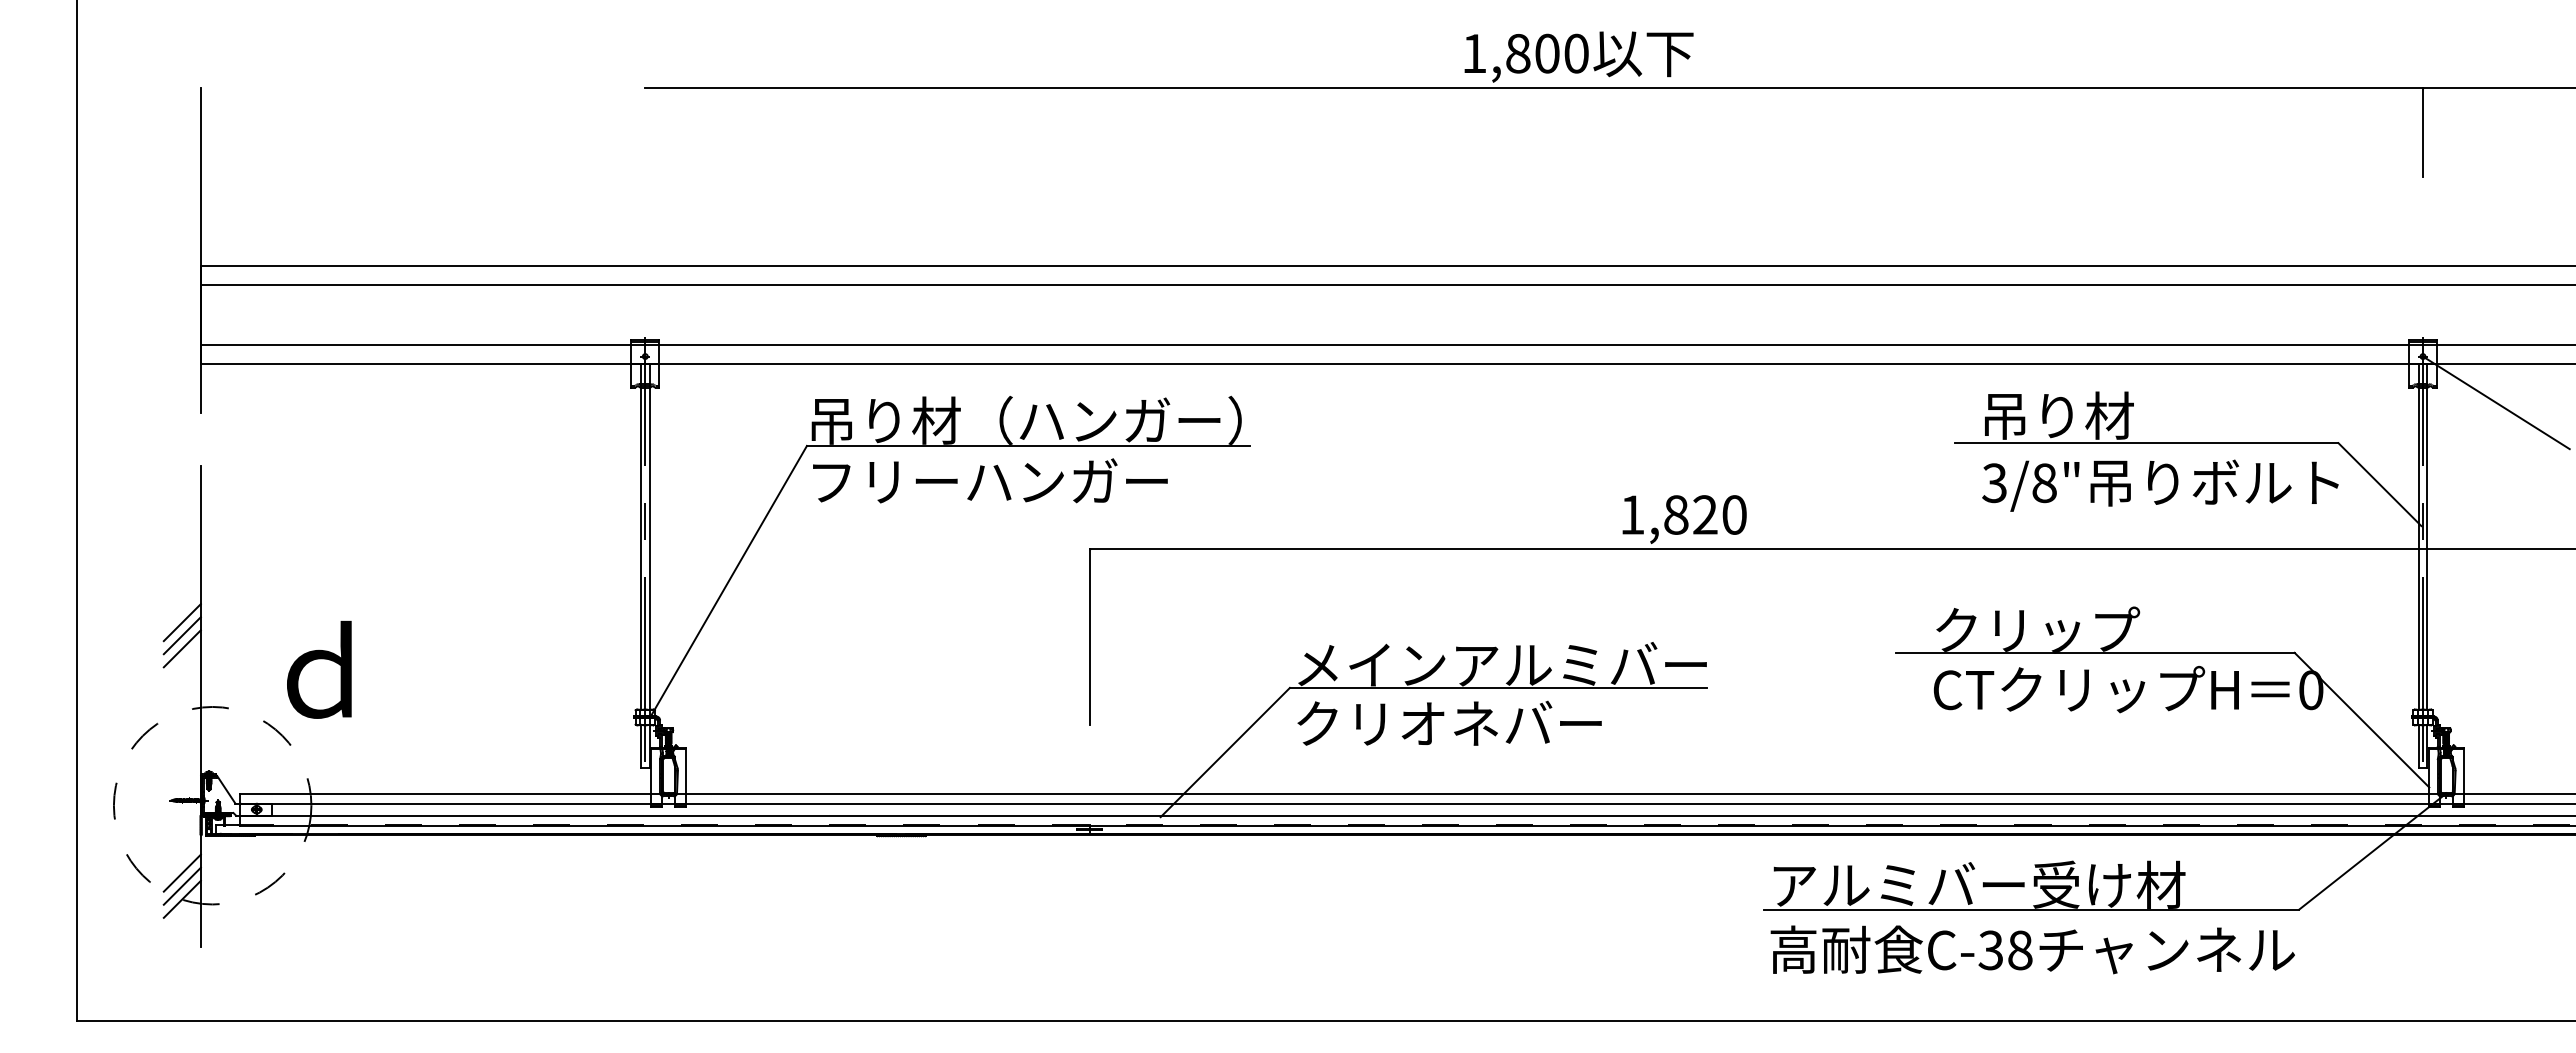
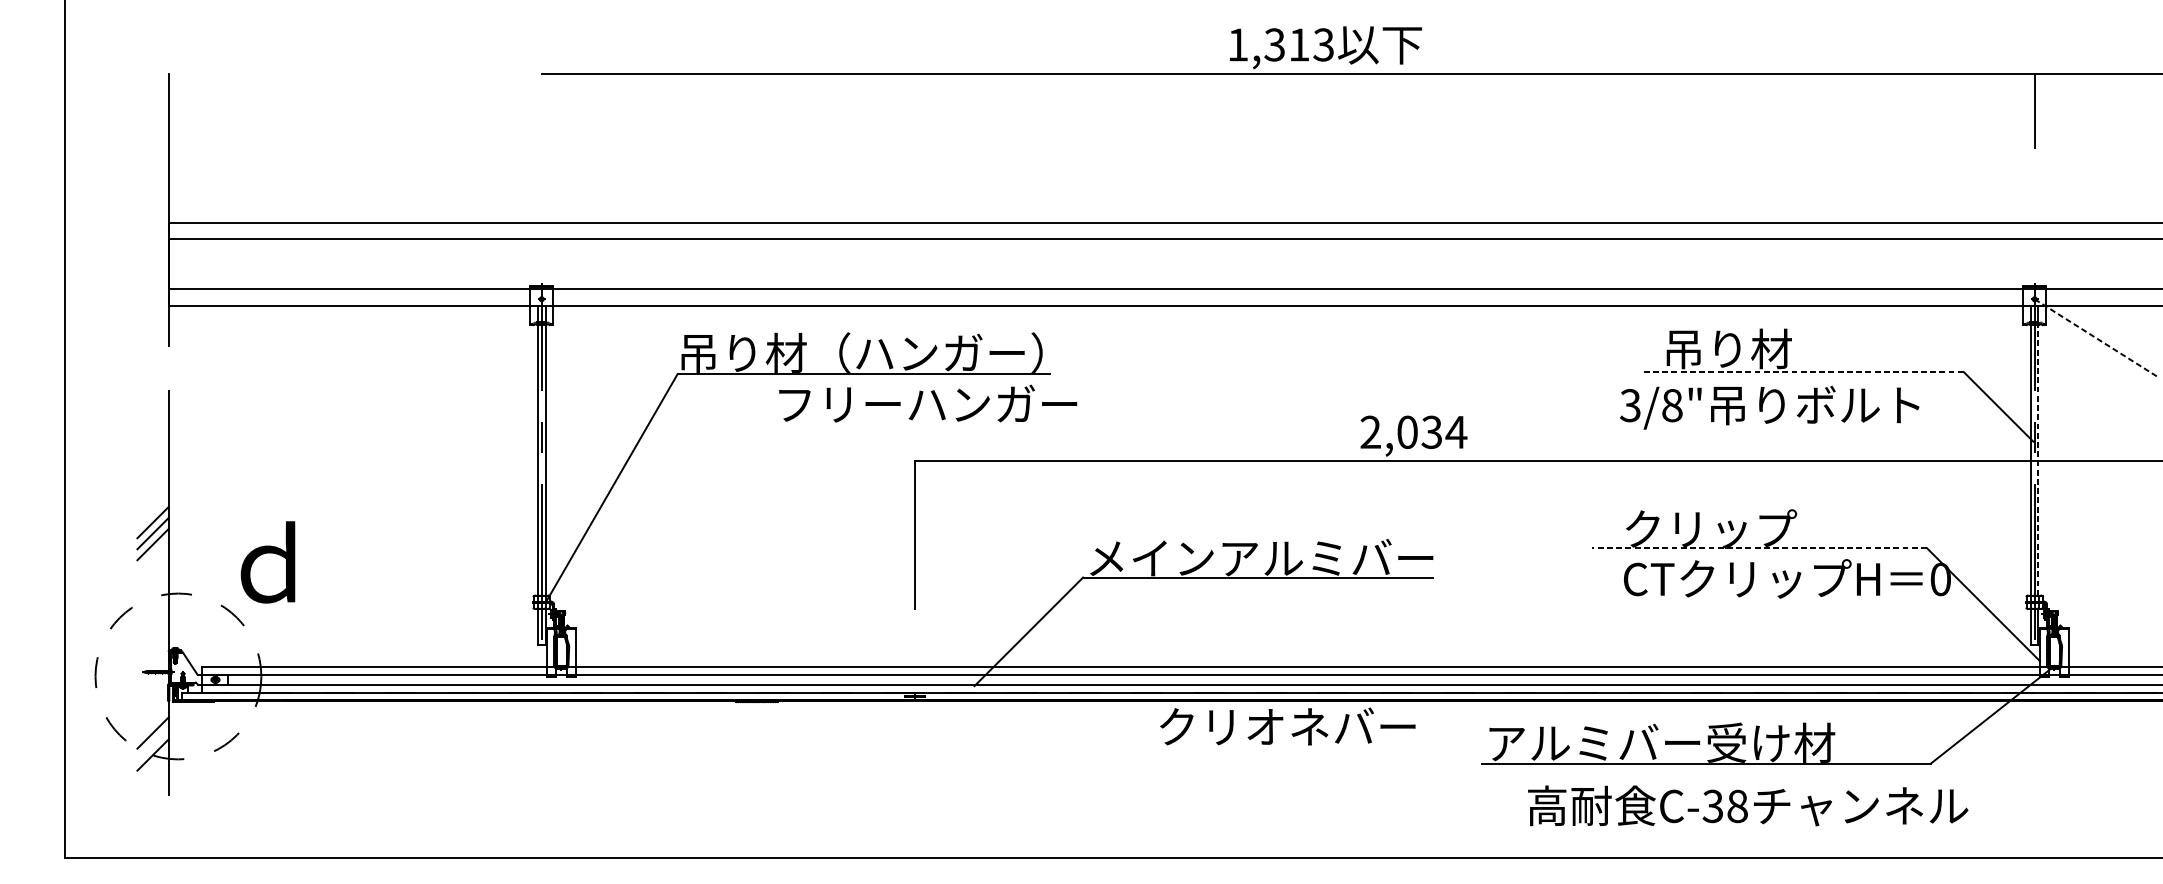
text: (1546, 53) -> (1298, 44), 1,800 -> 1,313
line: (2496, 402) -> (2096, 337), solid -> dashed
line: (2146, 443) -> (1802, 372), solid -> dashed
text: (990, 480) -> (928, 403), moved
text: (2160, 485) -> (1769, 407), moved
text: (1683, 514) -> (1413, 431), 1,820 -> 2,034
line: (2427, 548) -> (2038, 460), solid -> dashed
line: (2094, 652) -> (1758, 547), solid -> dashed
text: (1449, 722) -> (1287, 725), moved
line: (181, 885) -> (152, 743), removed
text: (2032, 949) -> (1747, 805), moved

